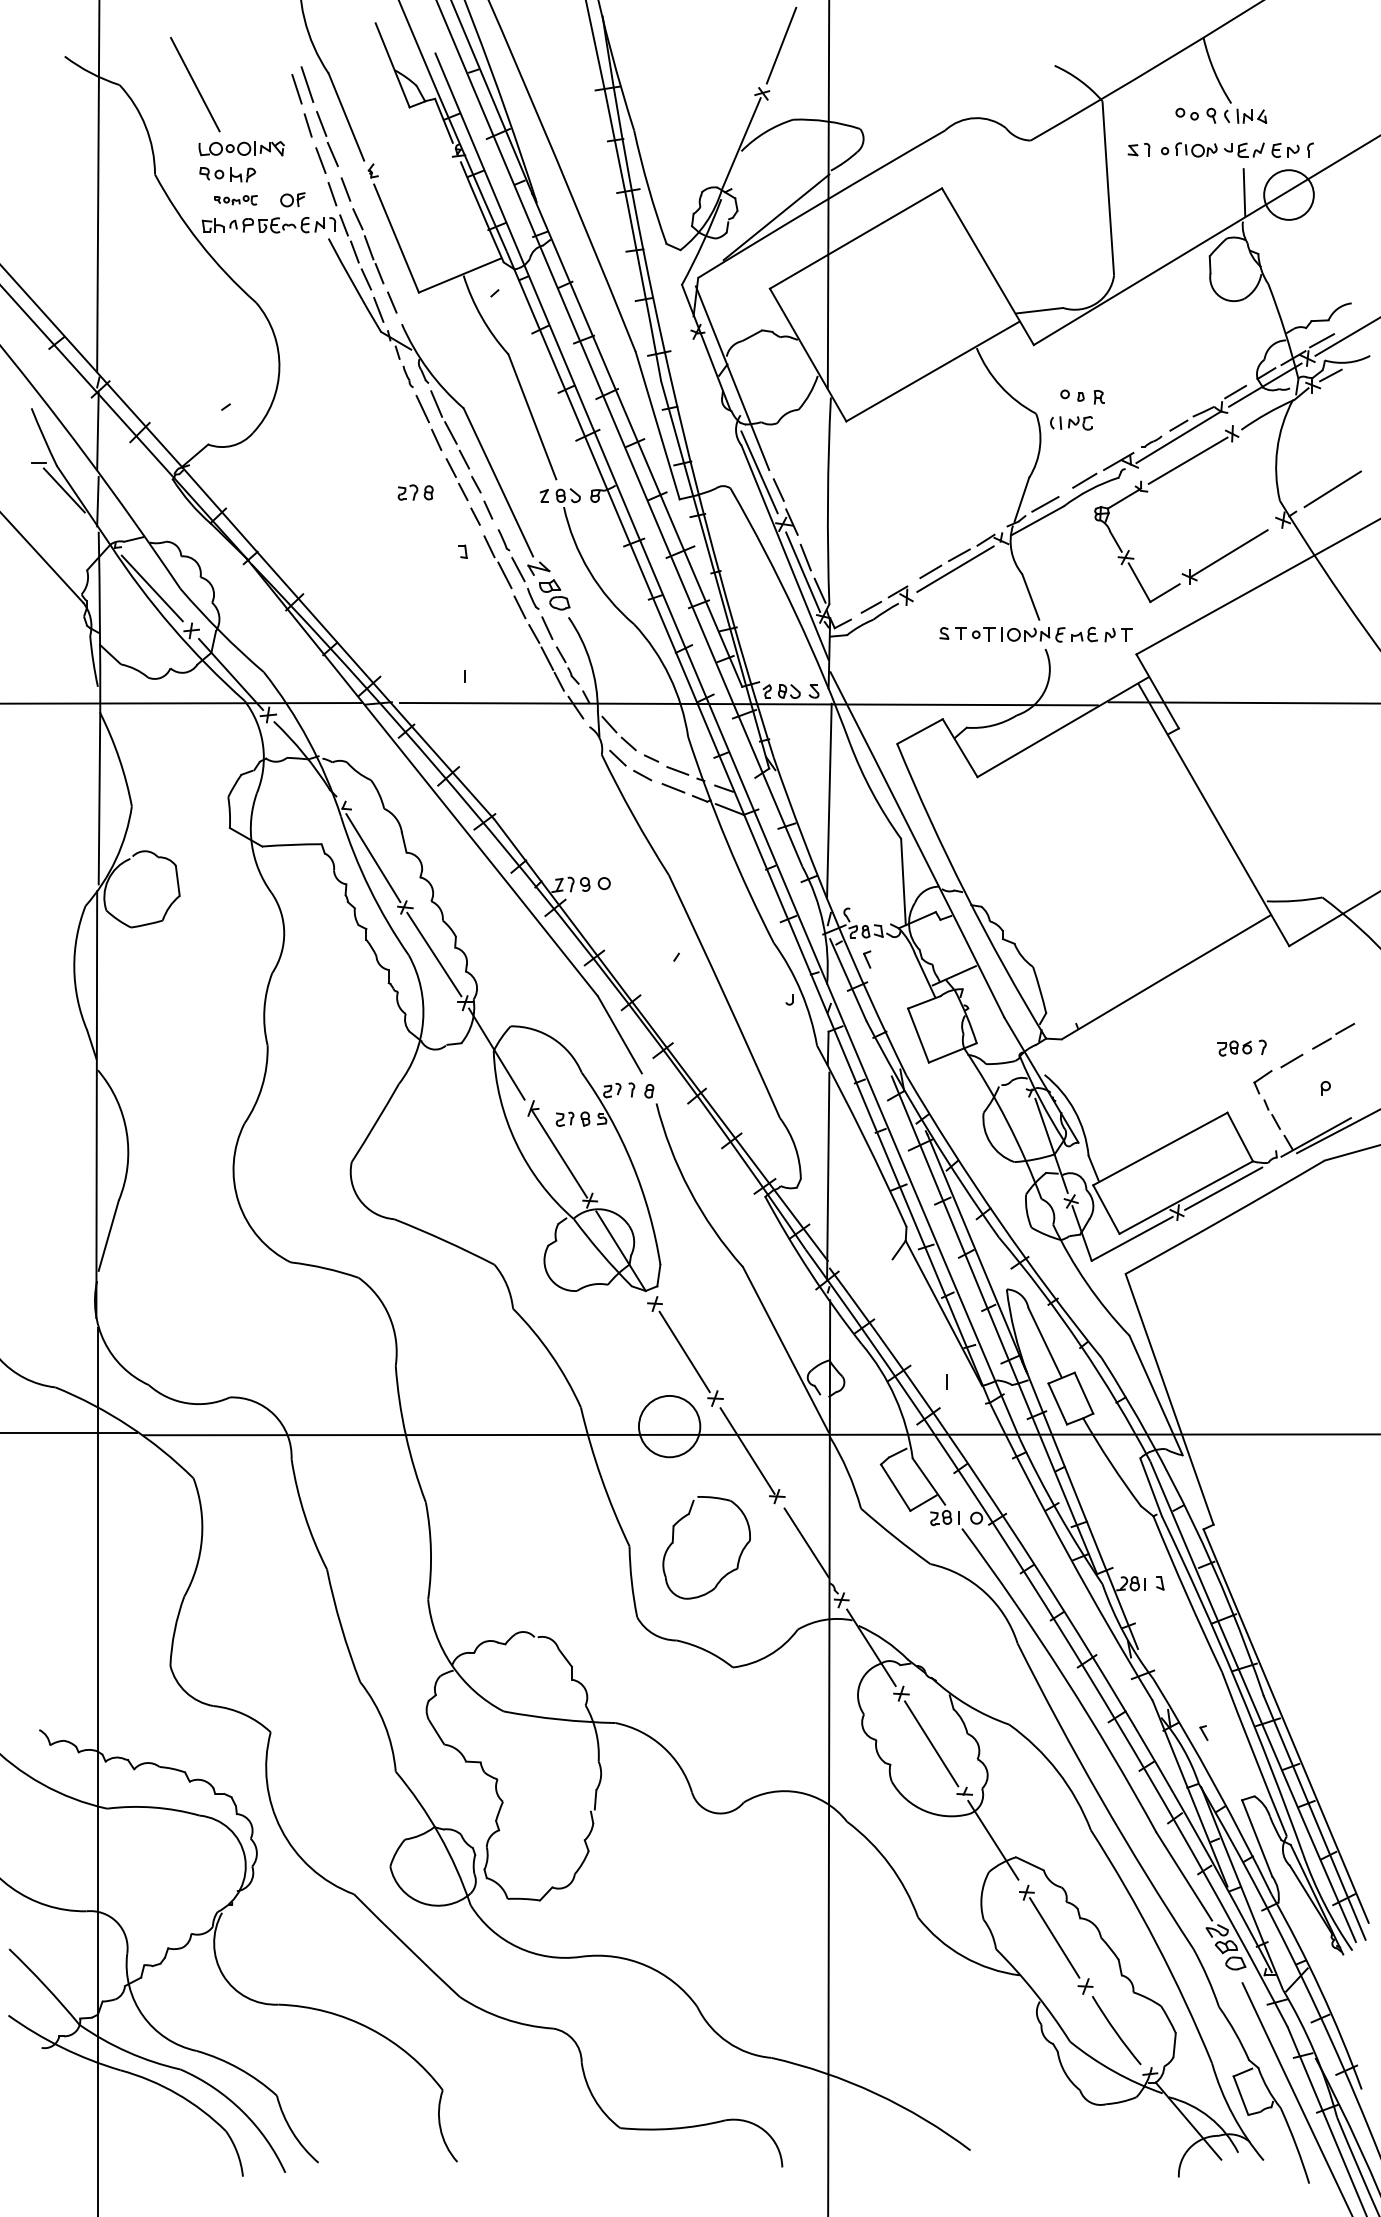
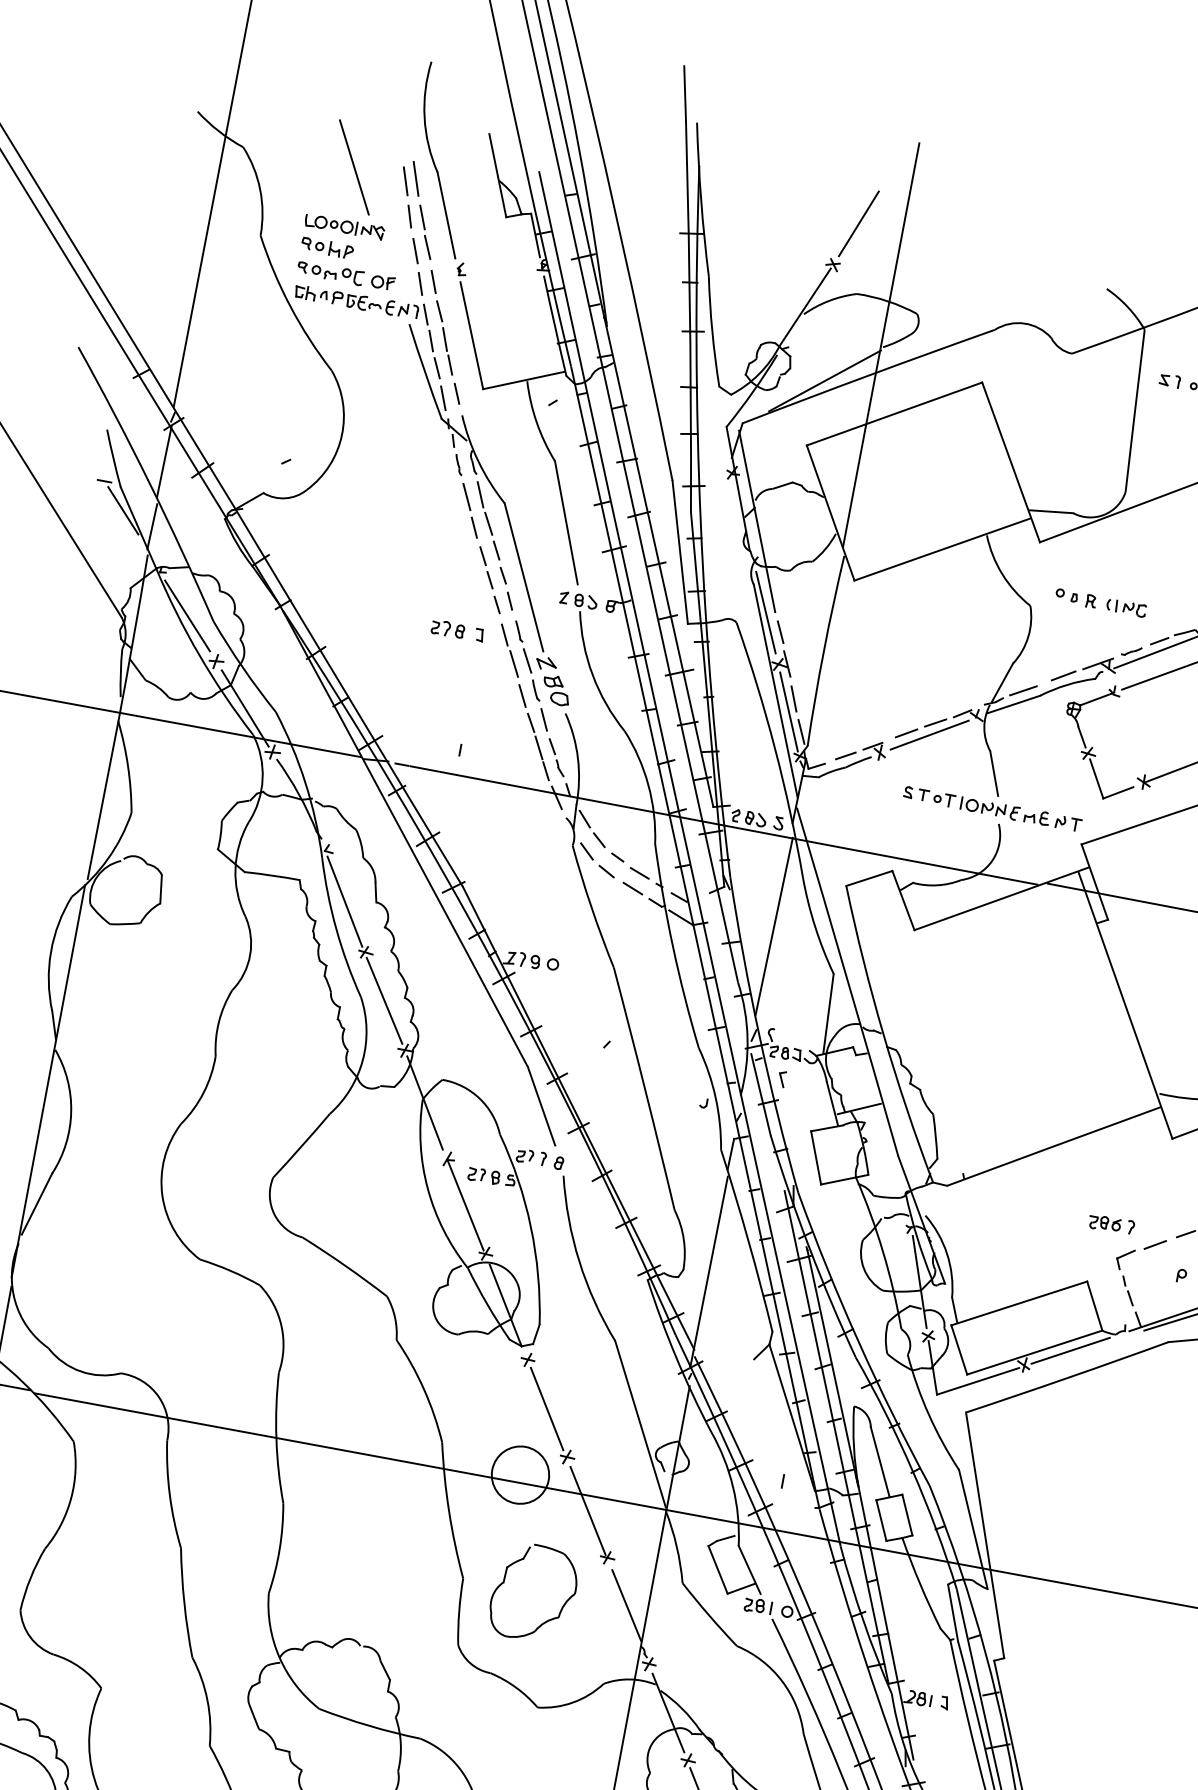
line: (195, 84) -> (354, 167), moved
part: (235, 200) -> (330, 273), size x1.67
part: (1071, 423) -> (1126, 608), moved
part: (415, 492) -> (447, 629), moved

